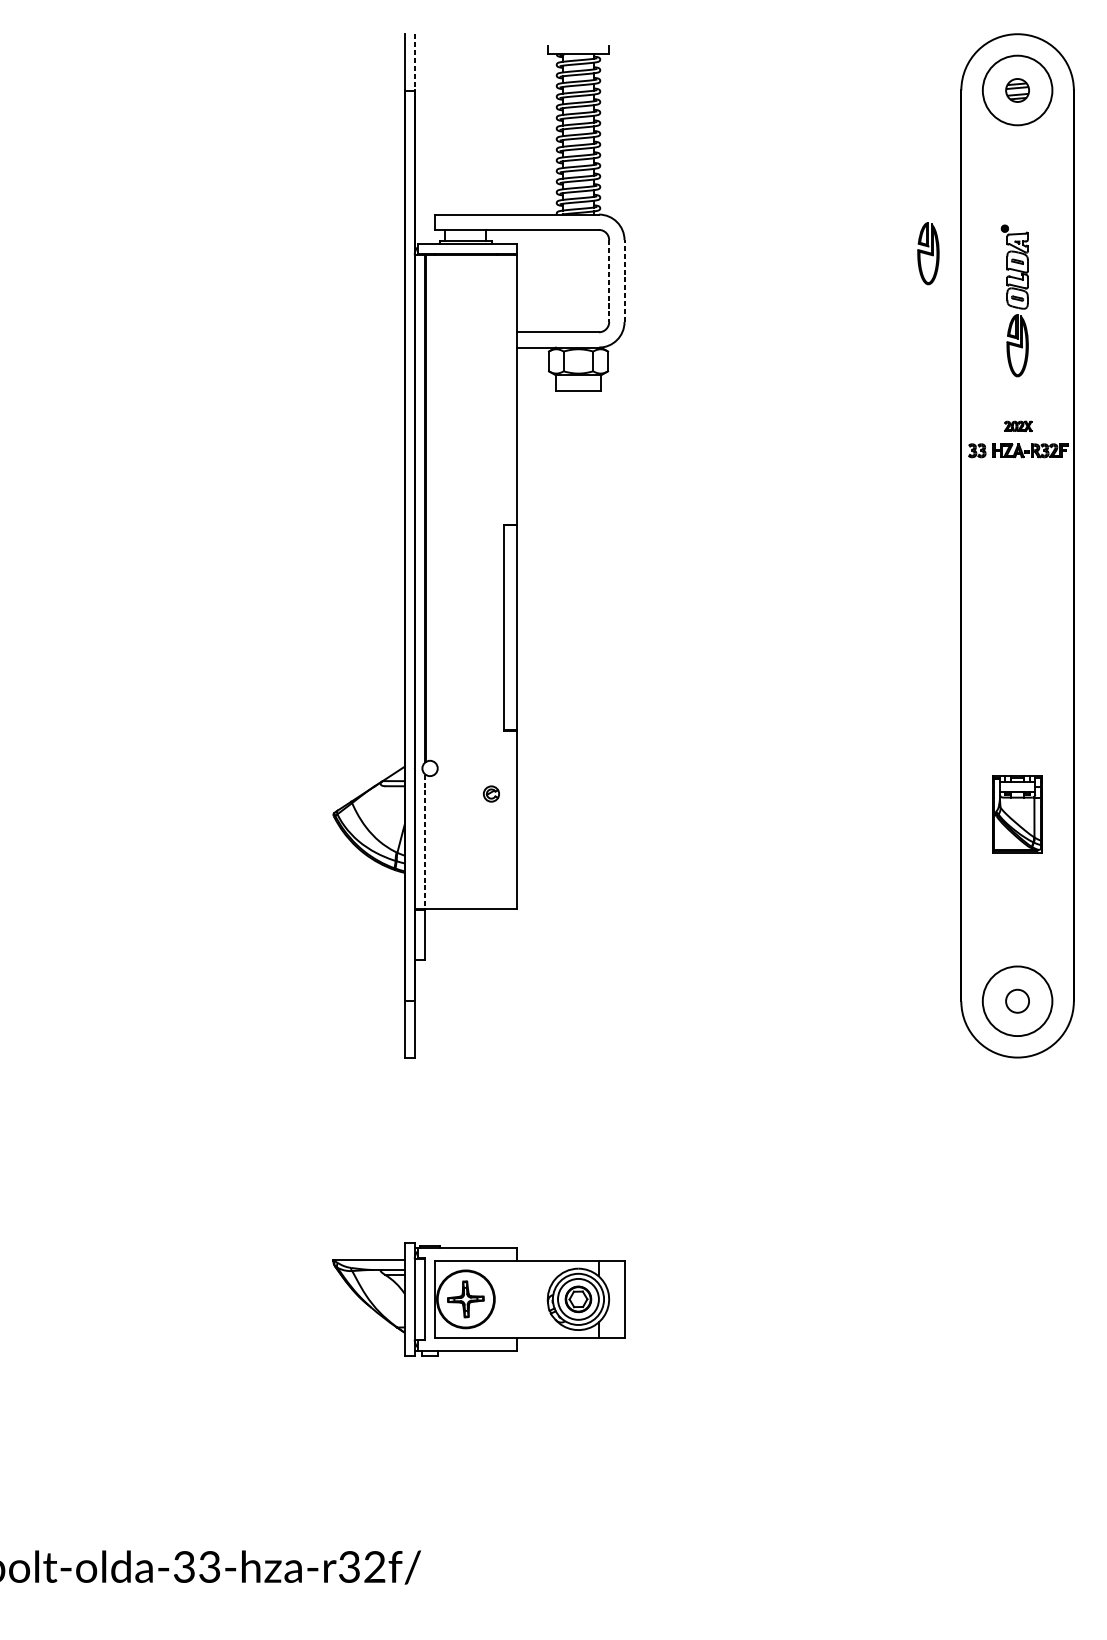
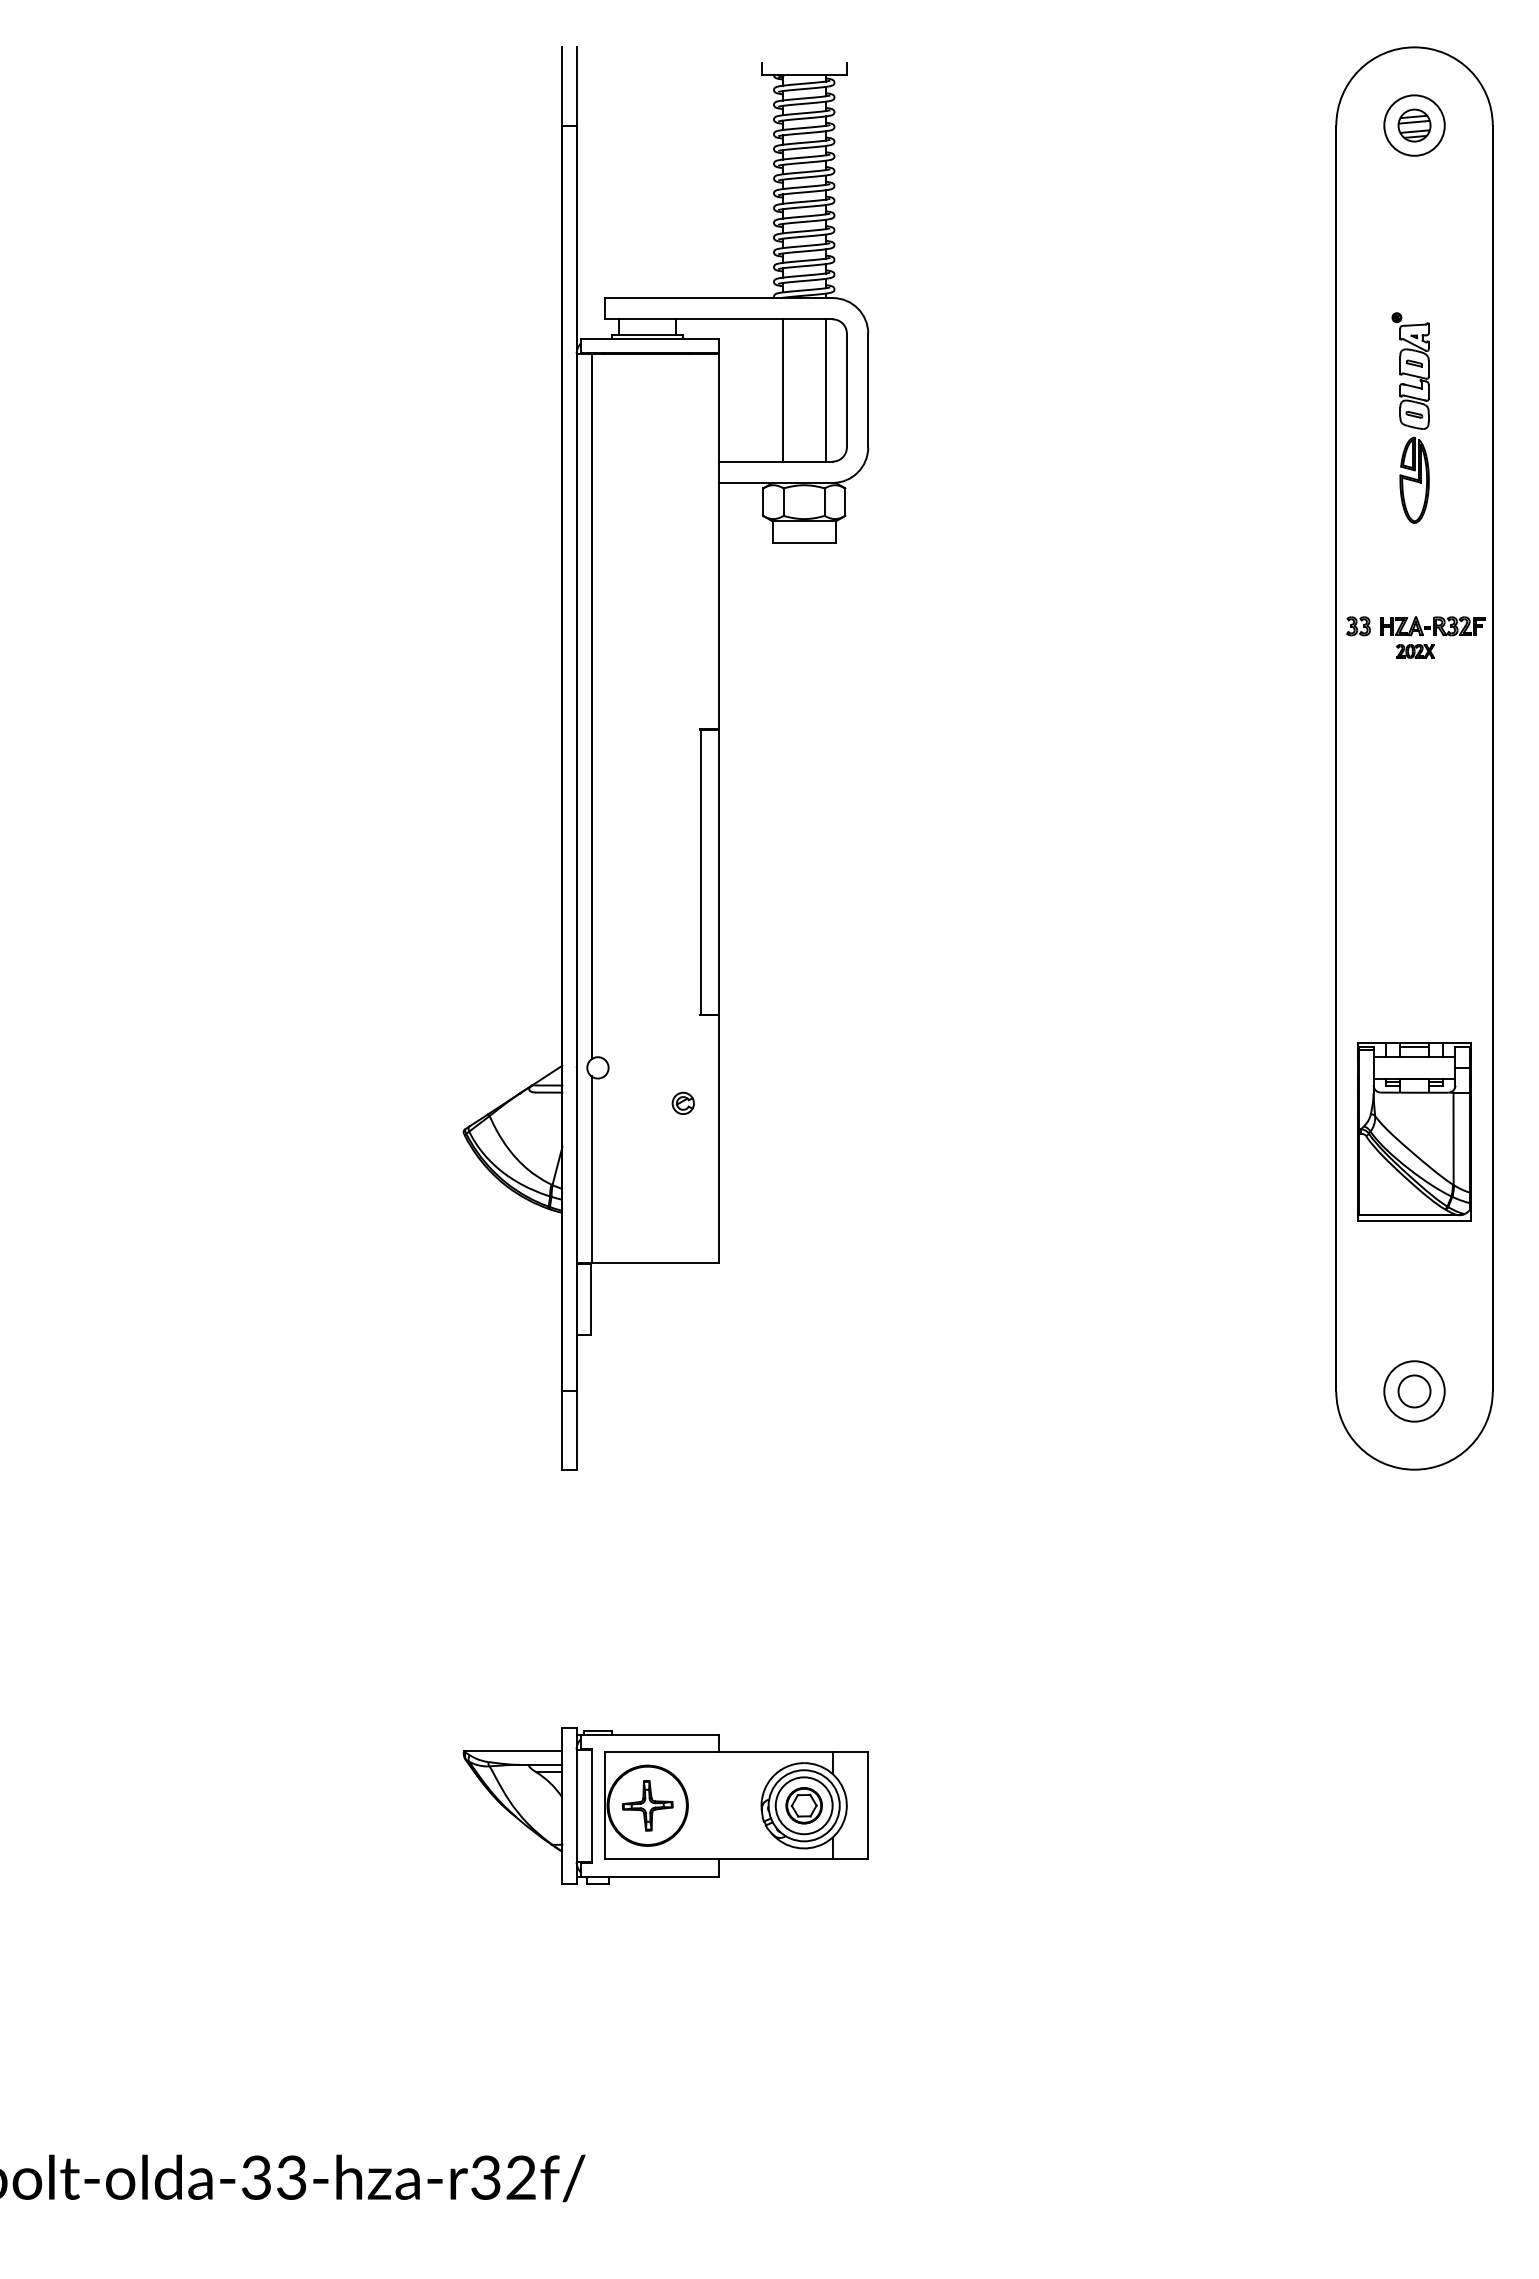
line: (414, 63) -> (576, 87), dashed -> solid
circle: (1017, 90) -> (1414, 125), size x0.62
part: (928, 253) -> (1290, 351), removed
line: (562, 281) -> (782, 390), added
line: (593, 281) -> (825, 390), added
line: (608, 281) -> (846, 390), dashed -> solid
line: (624, 281) -> (868, 390), dashed -> solid
part: (1018, 426) -> (1415, 651), moved
part: (1017, 814) -> (1414, 1131), size x1.67
line: (425, 841) -> (591, 1169), dashed -> solid
circle: (1017, 1001) -> (1414, 1391), size x0.62

